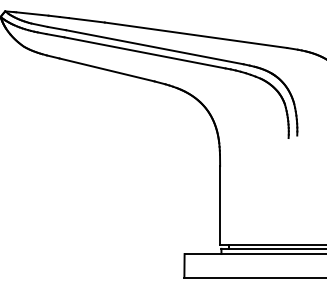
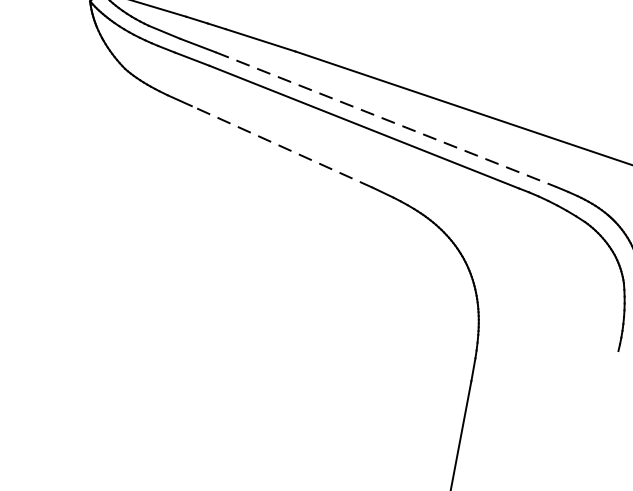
line: (155, 47) -> (387, 120), solid -> dashed
line: (107, 69) -> (283, 146), solid -> dashed

